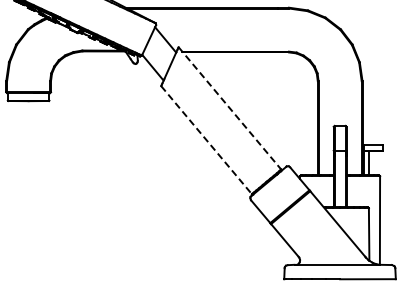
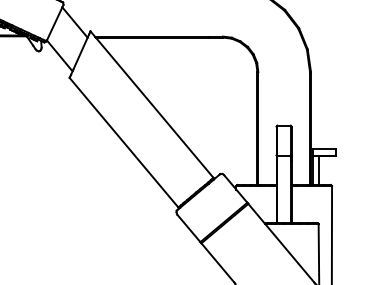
line: (229, 108) -> (151, 104), dashed -> solid
line: (206, 140) -> (123, 143), dashed -> solid

